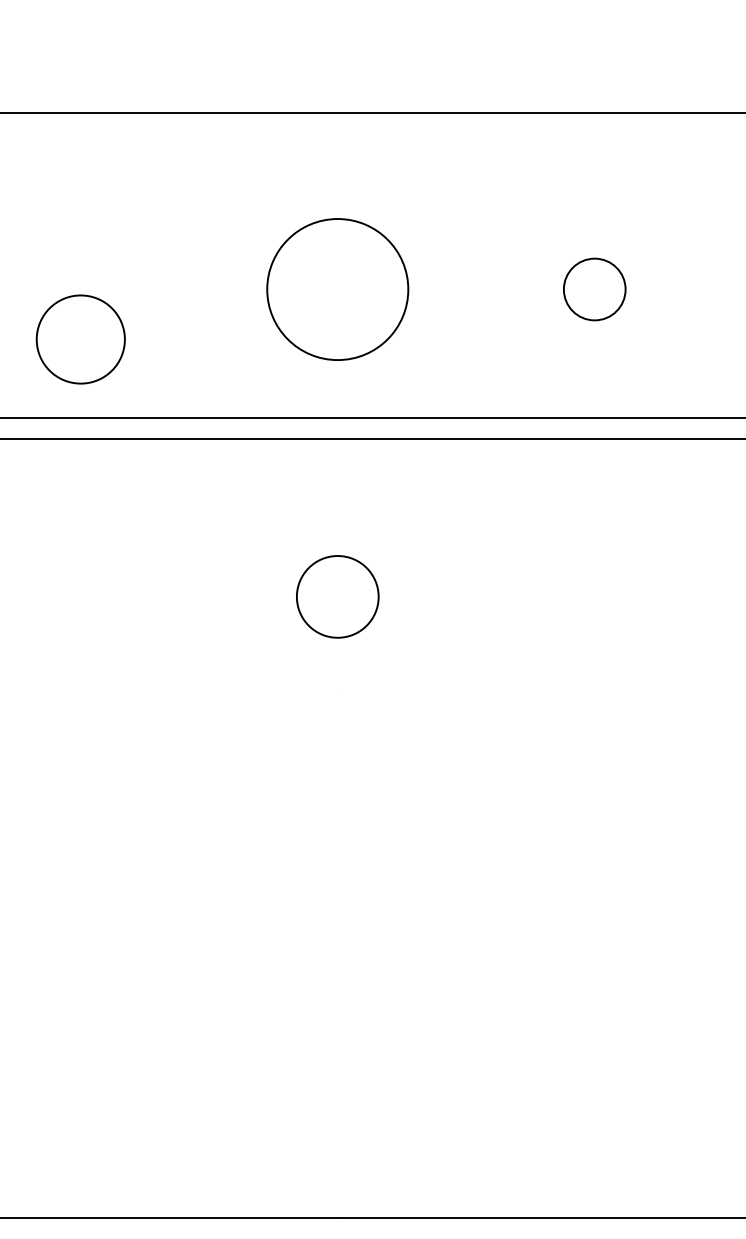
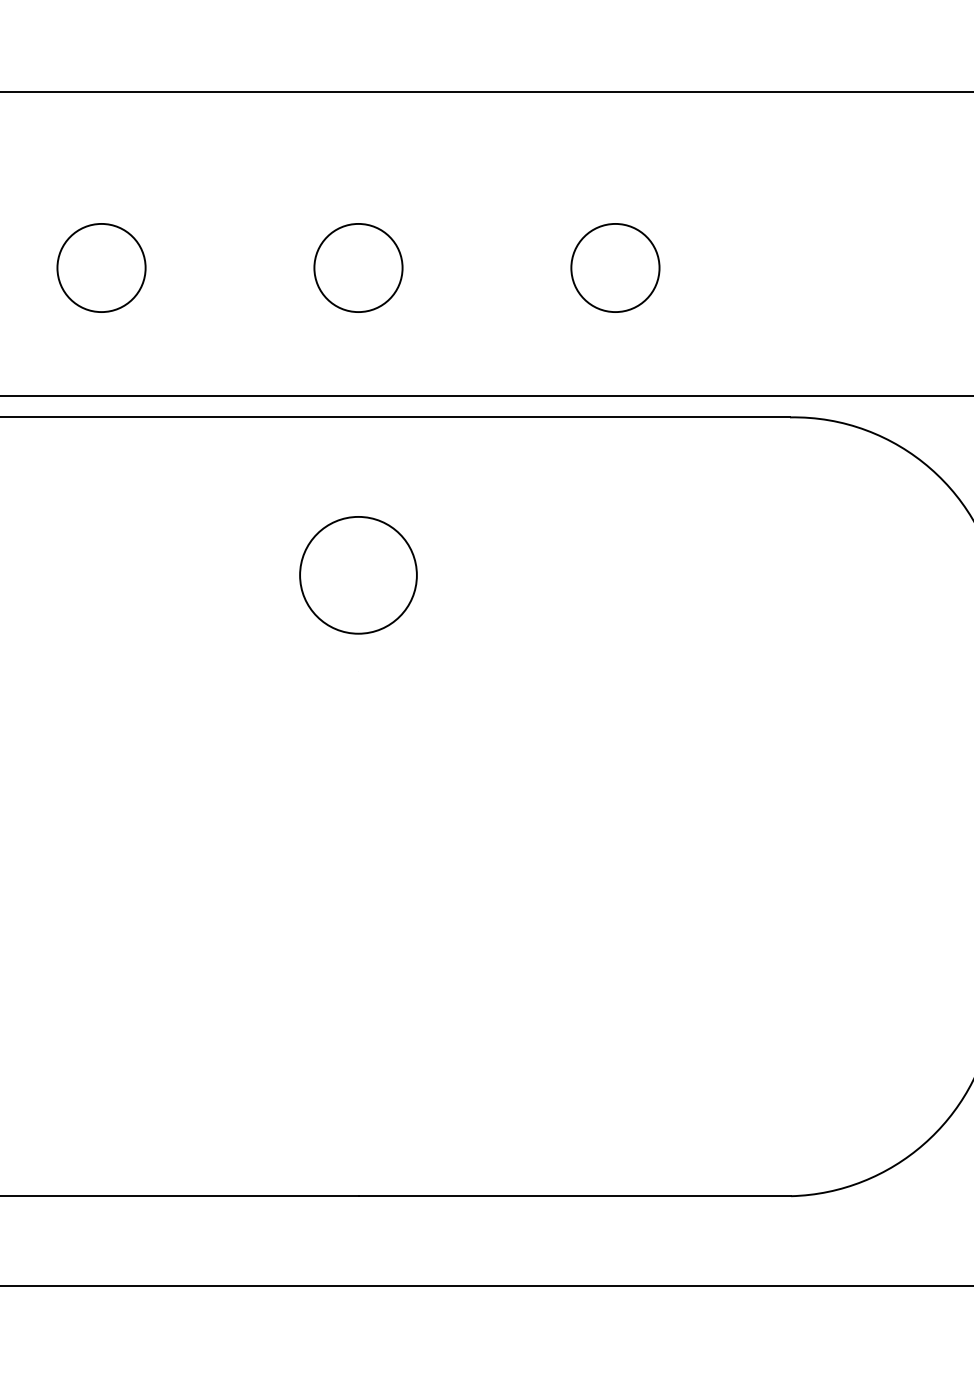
circle: (337, 289) -> (358, 267), size x0.62
circle: (594, 289) -> (615, 267), size x1.43
circle: (80, 339) -> (101, 267), moved
circle: (337, 597) -> (358, 575), size x1.43

